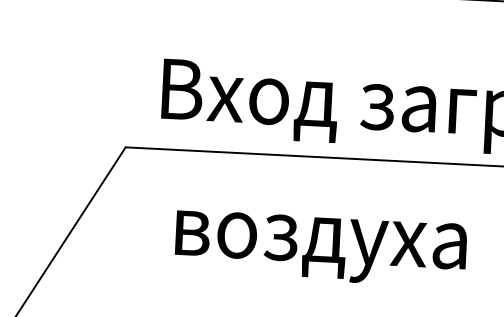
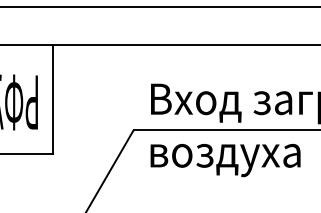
text: (320, 248) -> (225, 160), moved

